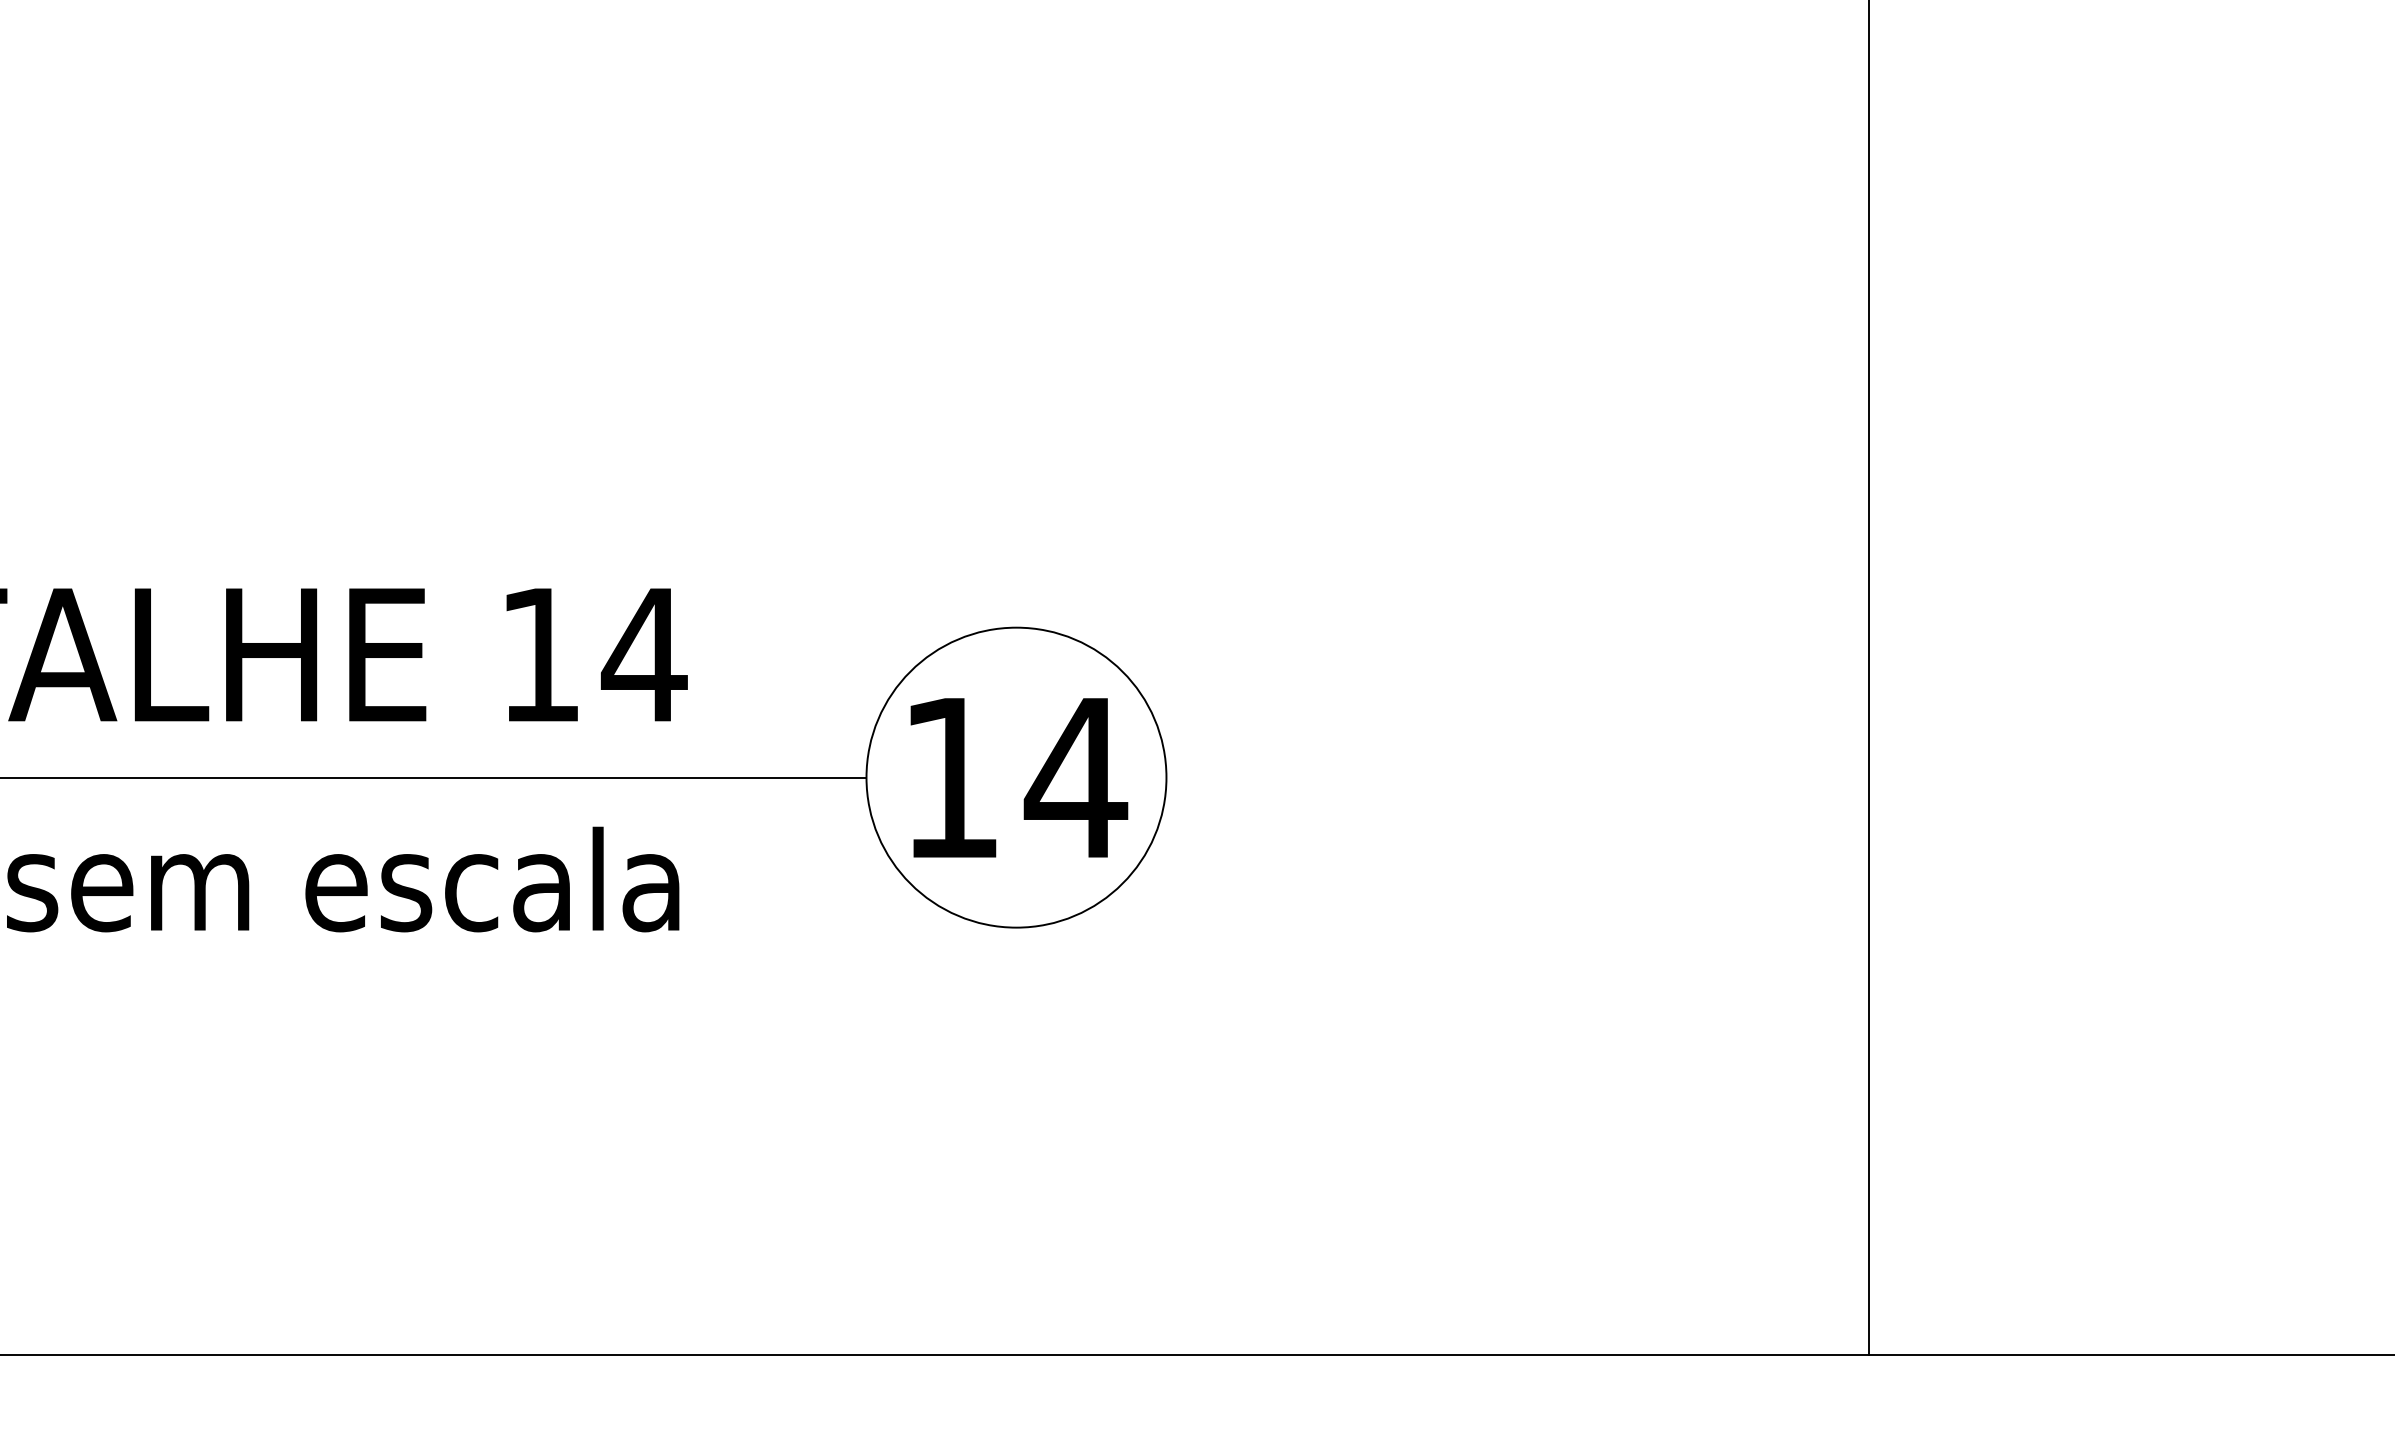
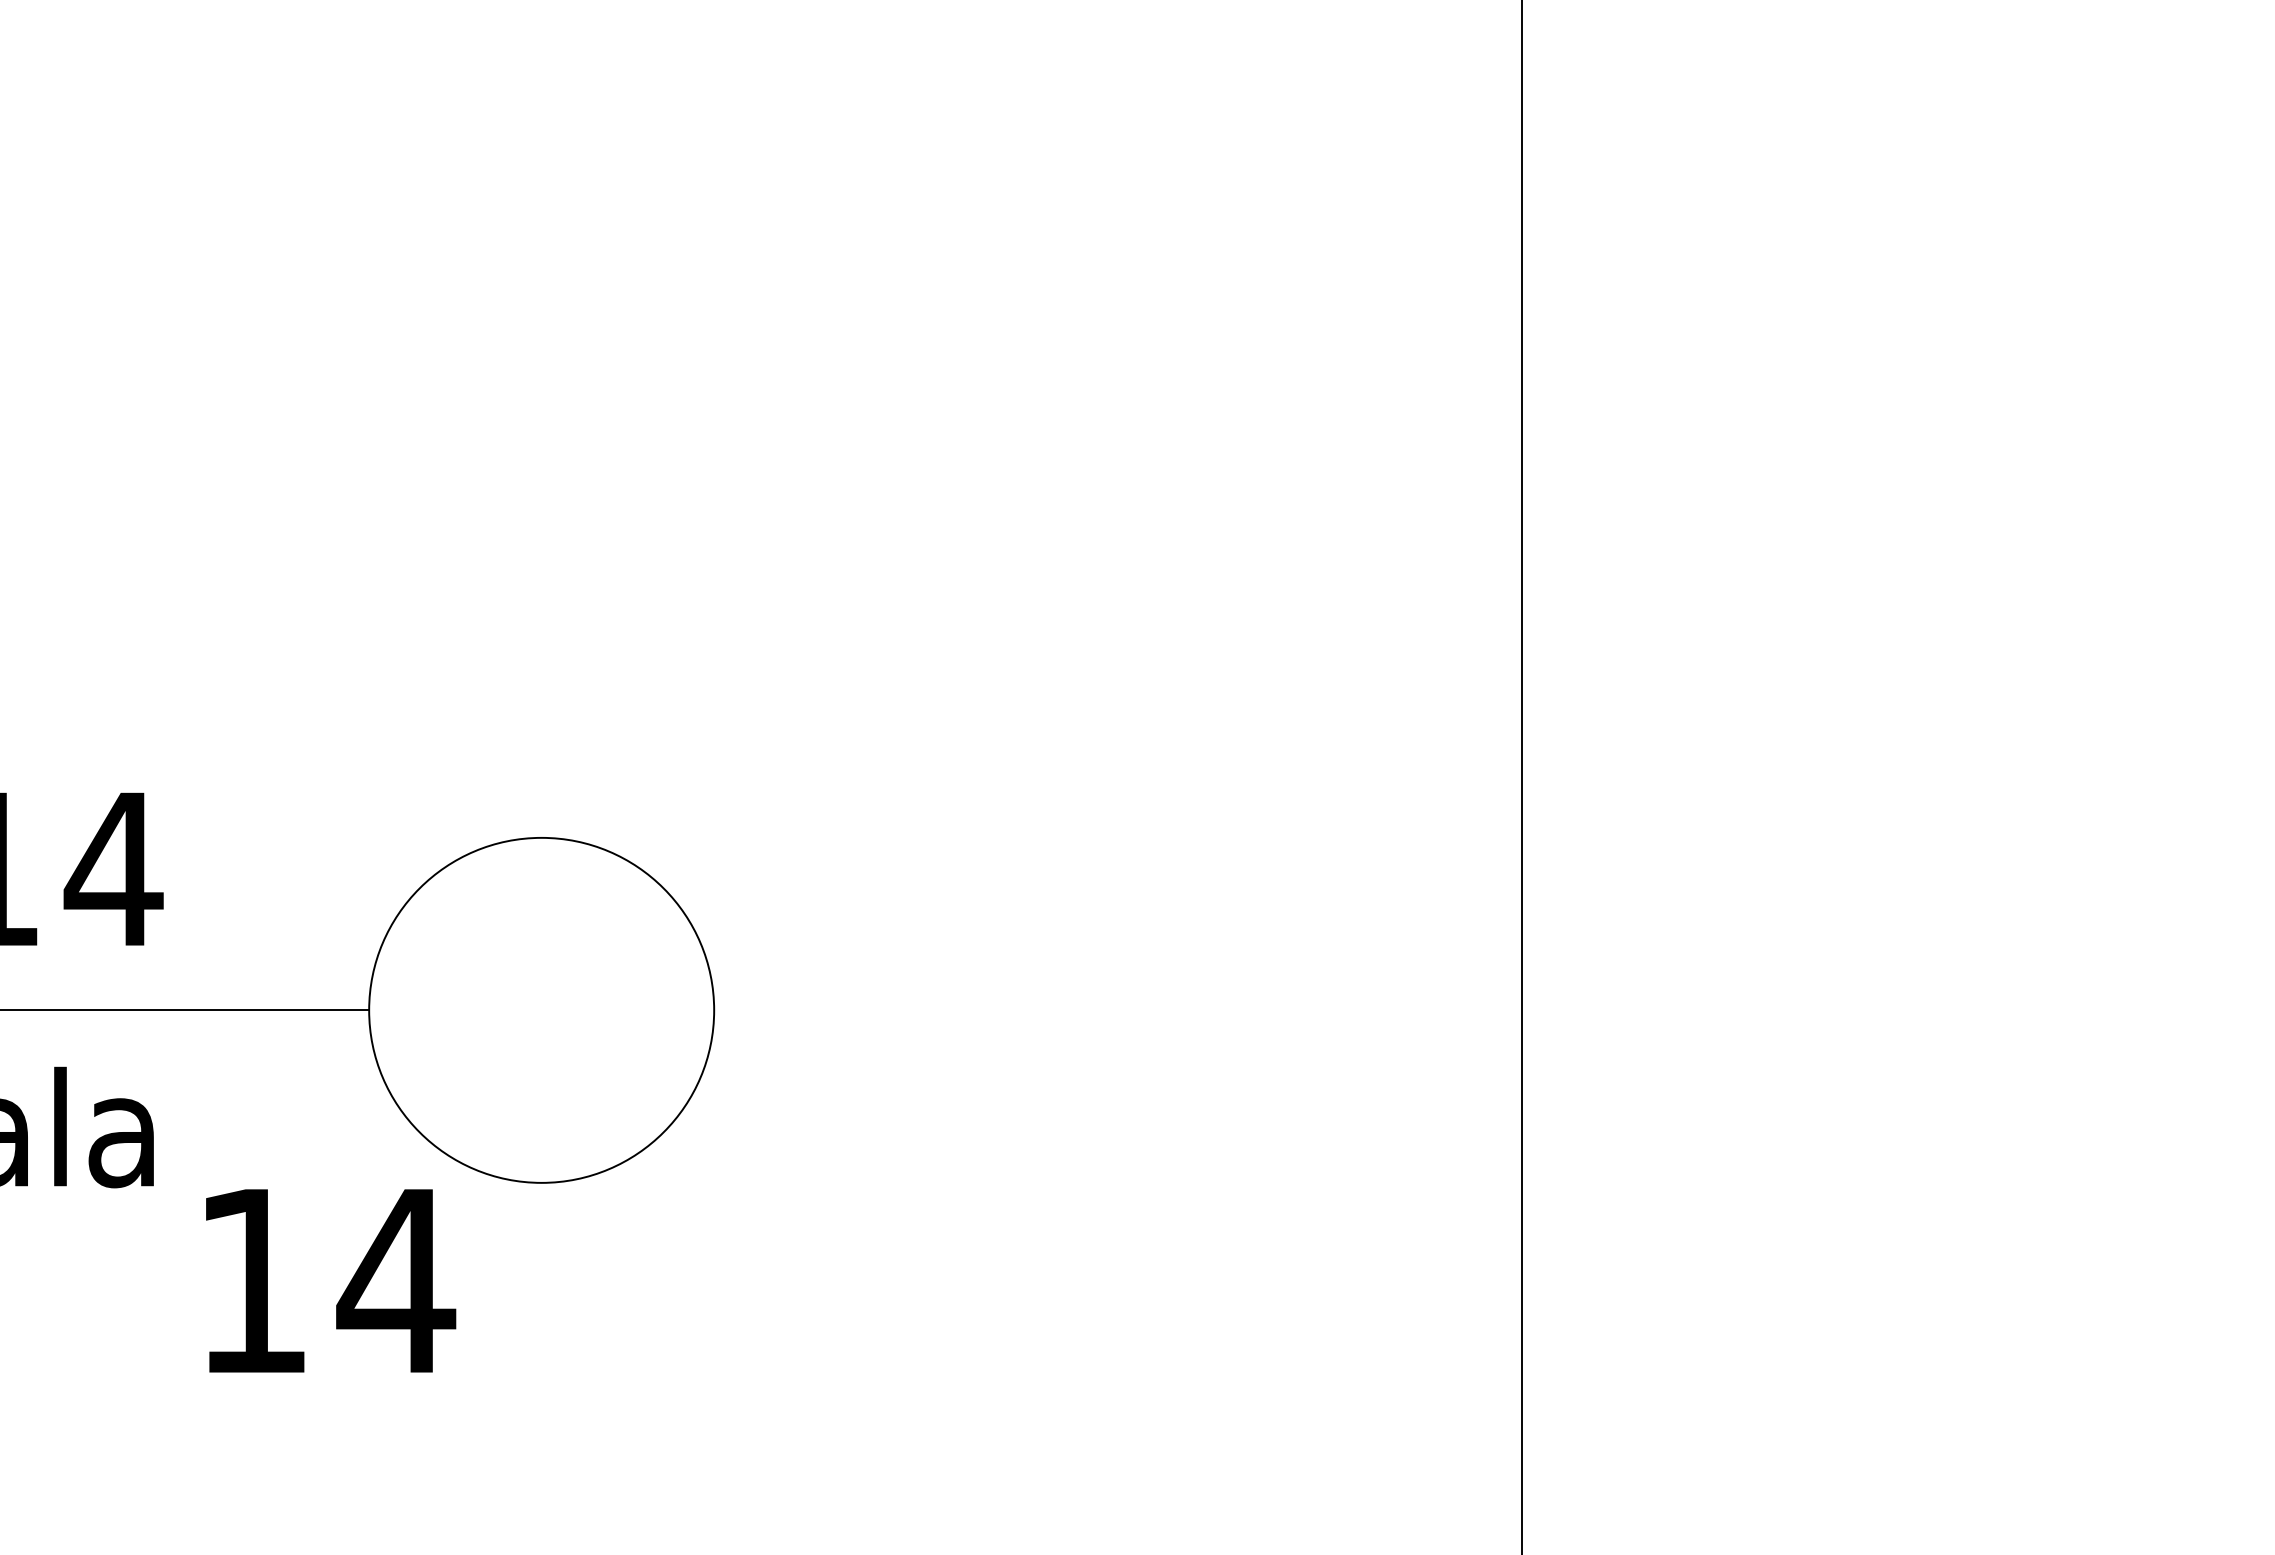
text: (1019, 777) -> (331, 1280), moved

